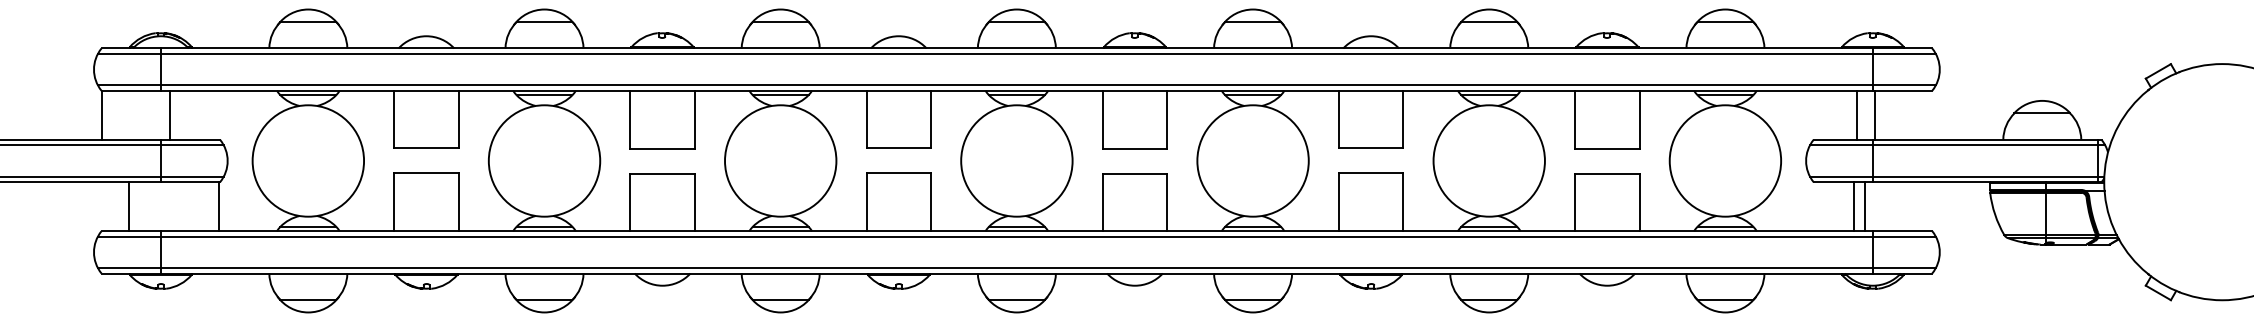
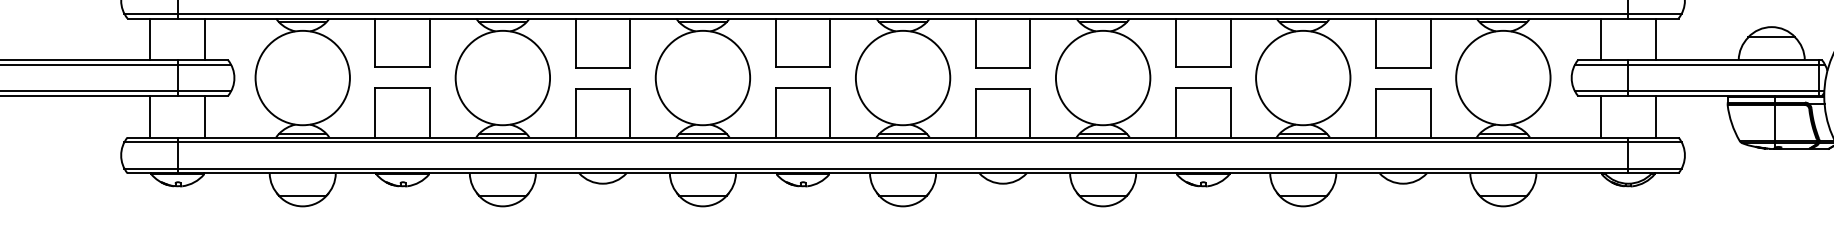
line: (101, 114) -> (150, 38), moved
line: (170, 114) -> (205, 38), moved
line: (1856, 114) -> (1600, 38), moved
line: (1875, 114) -> (1655, 38), moved
line: (219, 206) -> (205, 116), moved
line: (1853, 206) -> (1600, 116), moved
line: (1865, 206) -> (1655, 116), moved

